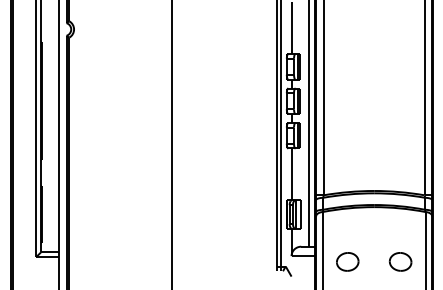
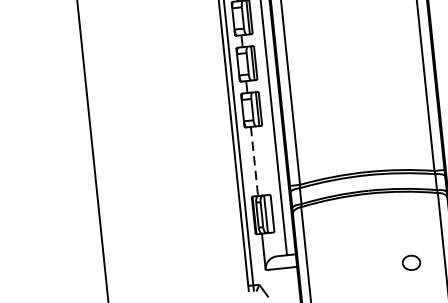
line: (291, 174) -> (254, 161), solid -> dashed
part: (347, 261) -> (340, 269), removed
part: (400, 261) -> (411, 262), size x0.6

